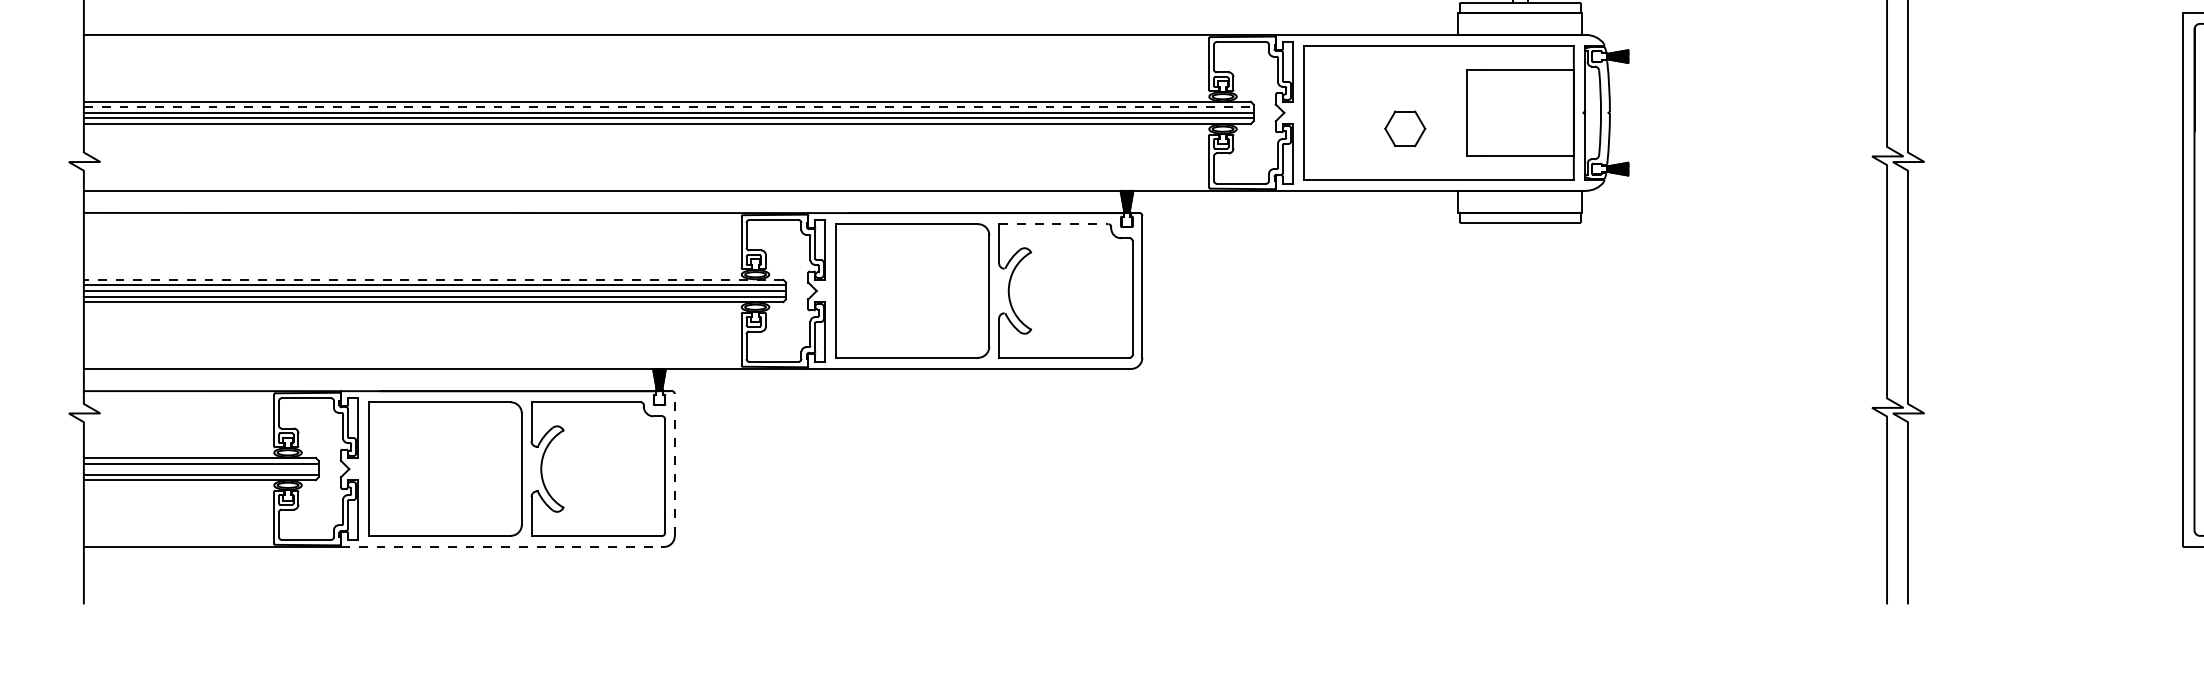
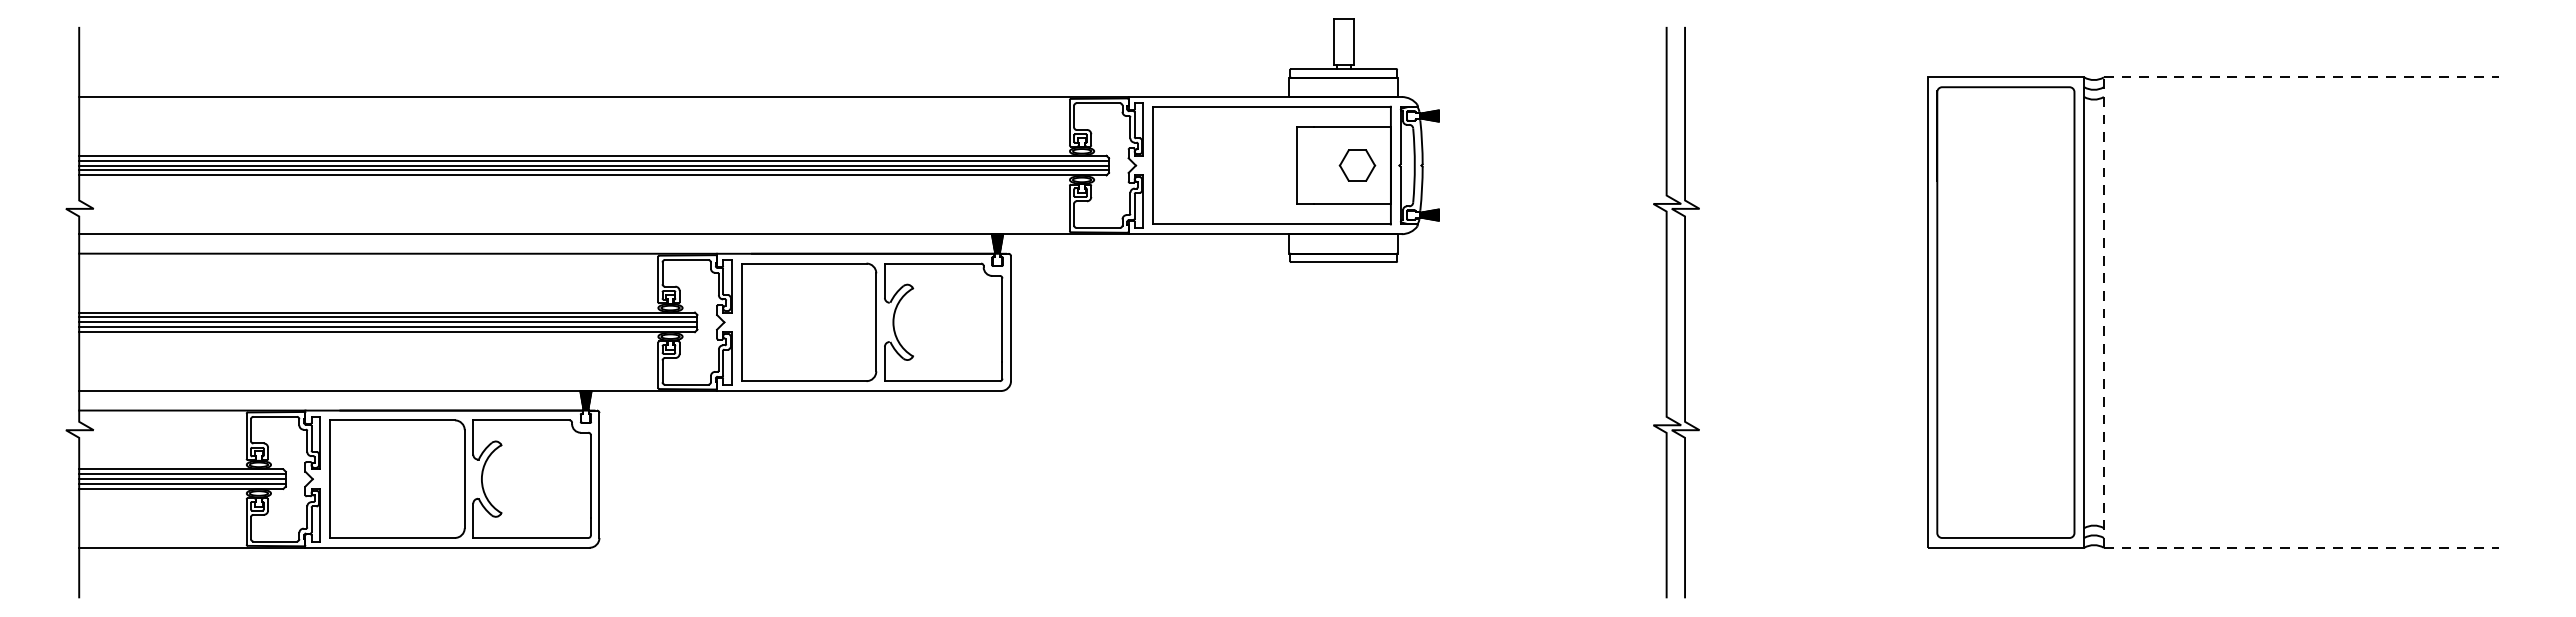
line: (669, 107) -> (594, 160), dashed -> solid
part: (1405, 128) -> (1357, 165), moved
line: (1054, 224) -> (933, 263), dashed -> solid
line: (434, 279) -> (387, 312), dashed -> solid
line: (674, 464) -> (599, 475), dashed -> solid
line: (201, 469) -> (182, 479), added
line: (503, 546) -> (448, 547), dashed -> solid

